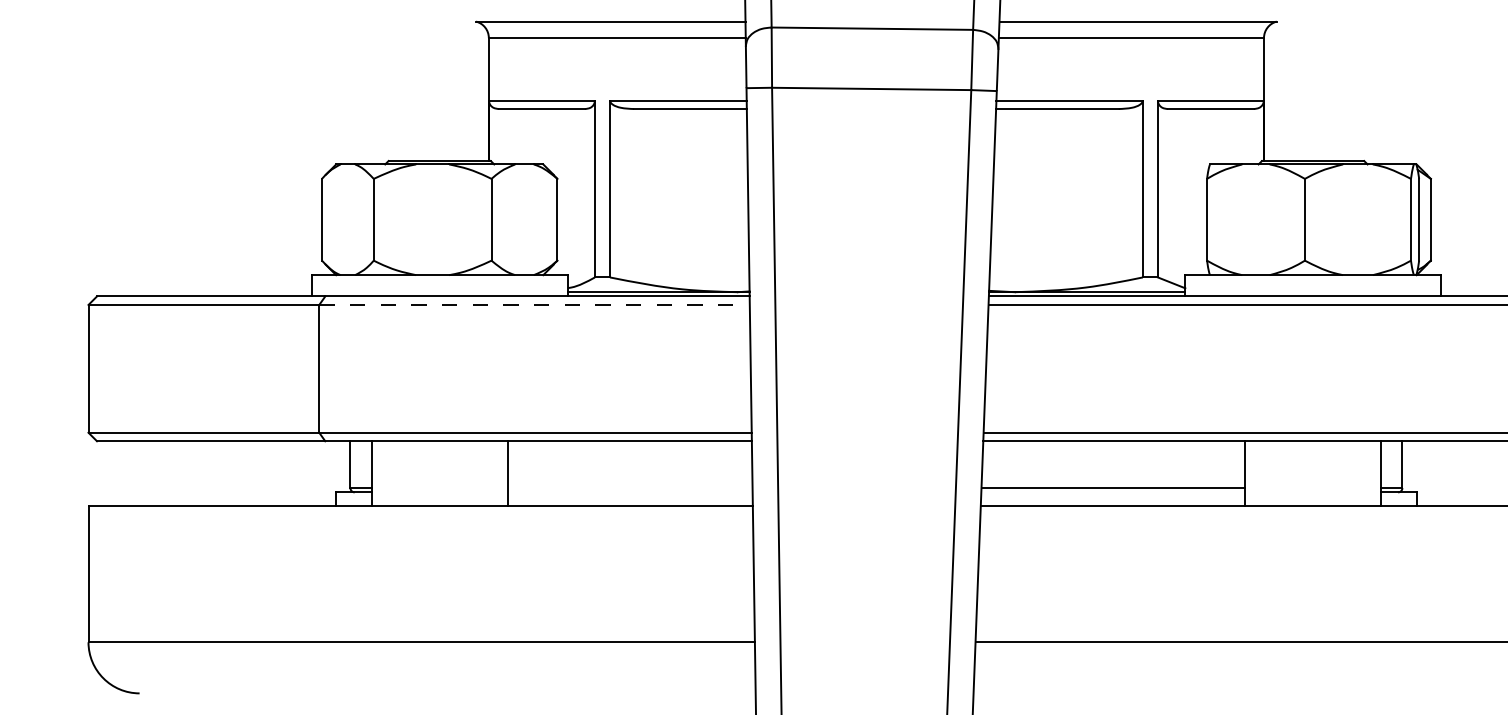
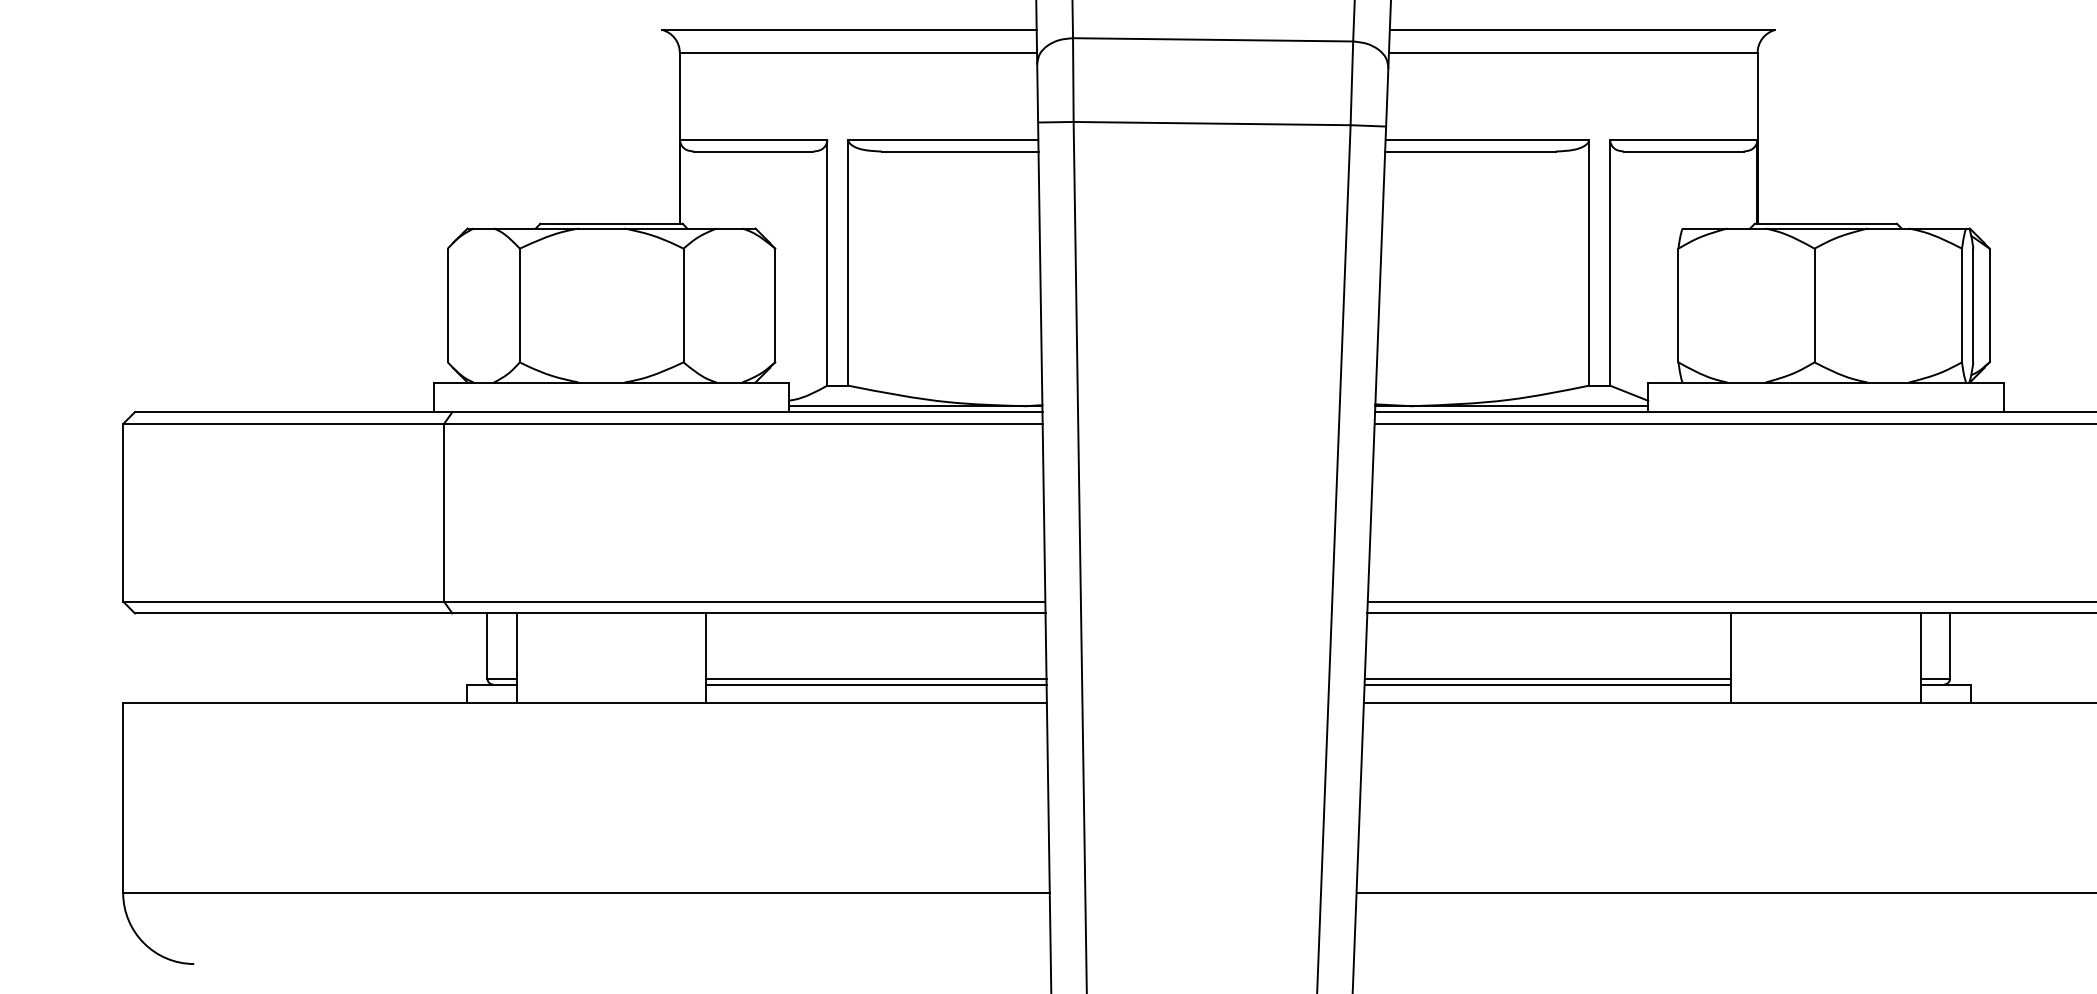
line: (534, 304) -> (743, 423), dashed -> solid
line: (630, 488) -> (876, 678), added
line: (630, 492) -> (876, 684), added
line: (1112, 492) -> (1547, 684), added

